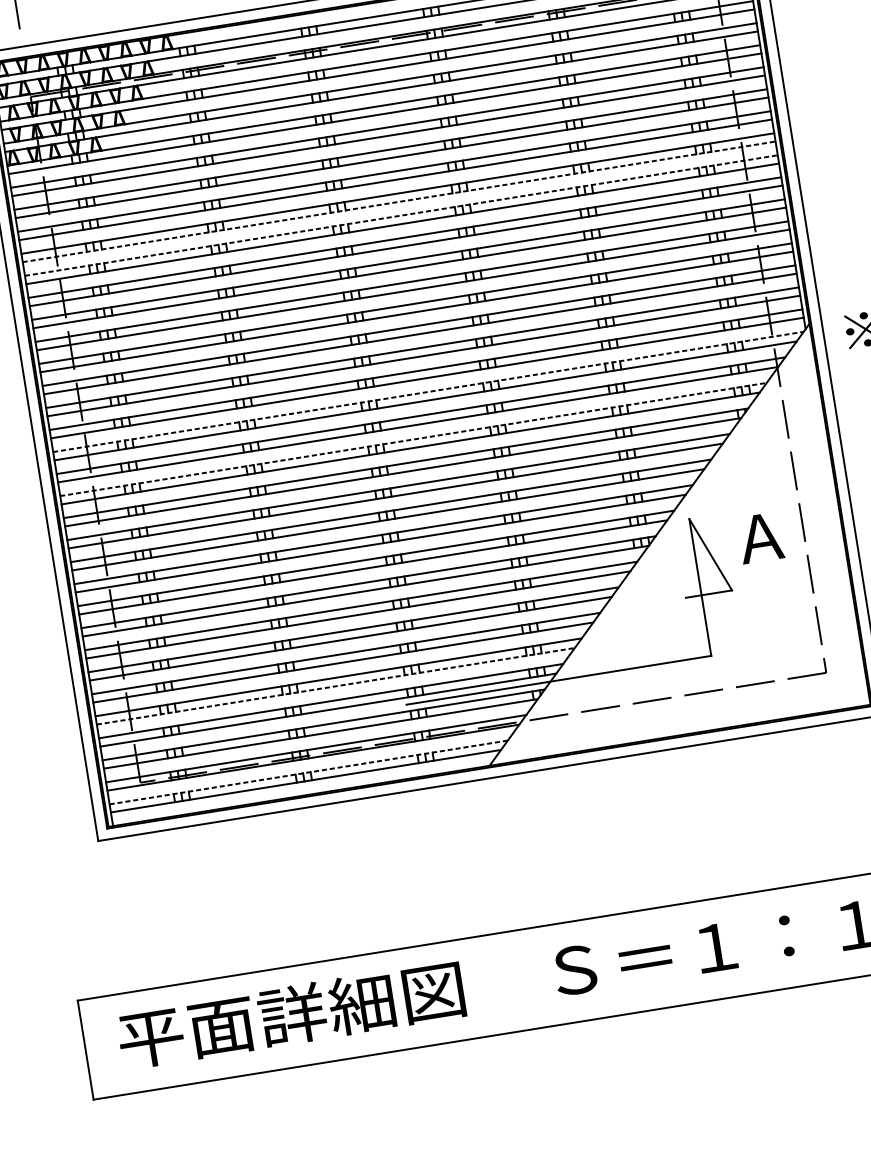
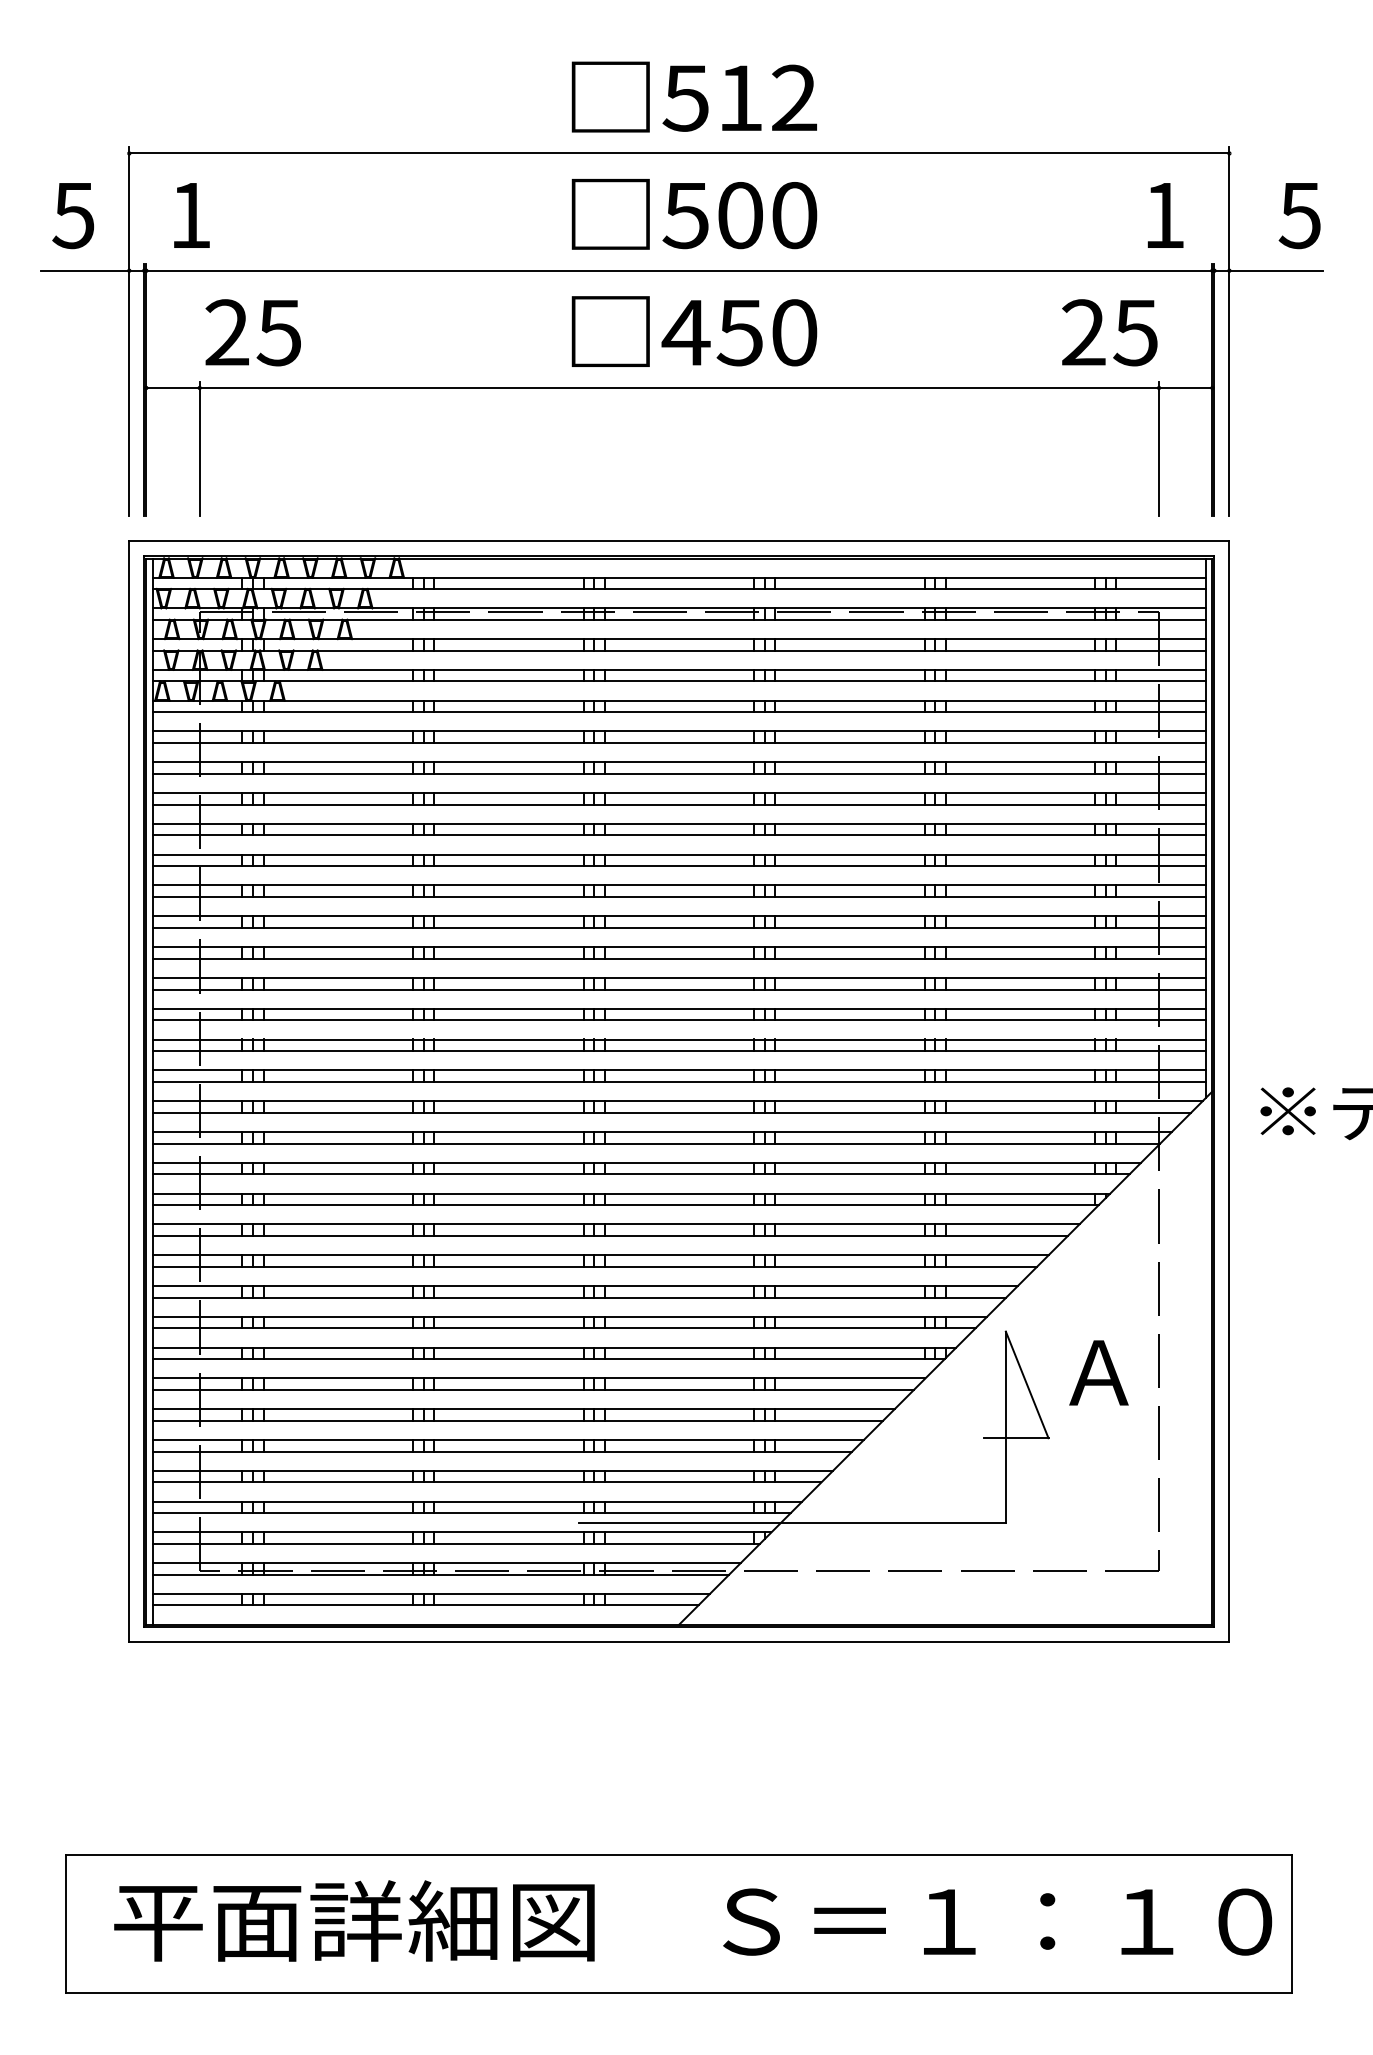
line: (399, 201) -> (679, 835), dashed -> solid
line: (401, 215) -> (679, 854), dashed -> solid
line: (428, 392) -> (677, 1101), dashed -> solid
line: (413, 439) -> (647, 1162), dashed -> solid
line: (336, 686) -> (487, 1482), dashed -> solid
line: (308, 772) -> (431, 1594), dashed -> solid

